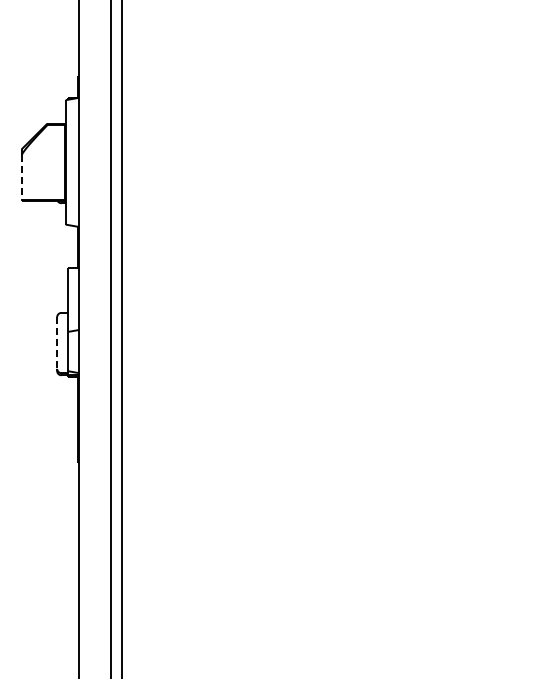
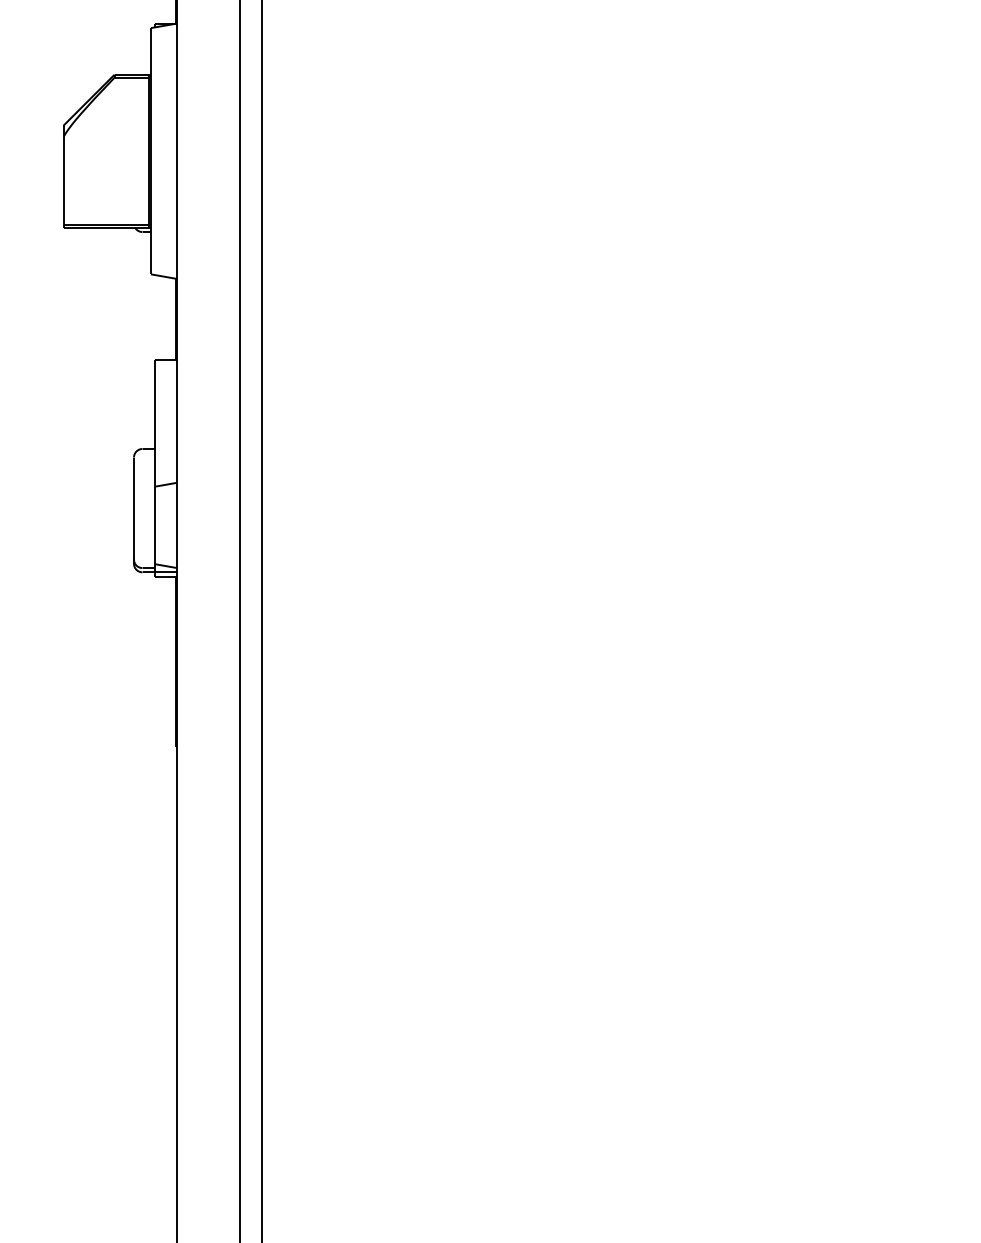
line: (21, 177) -> (63, 181), dashed -> solid
line: (57, 343) -> (134, 509), dashed -> solid

